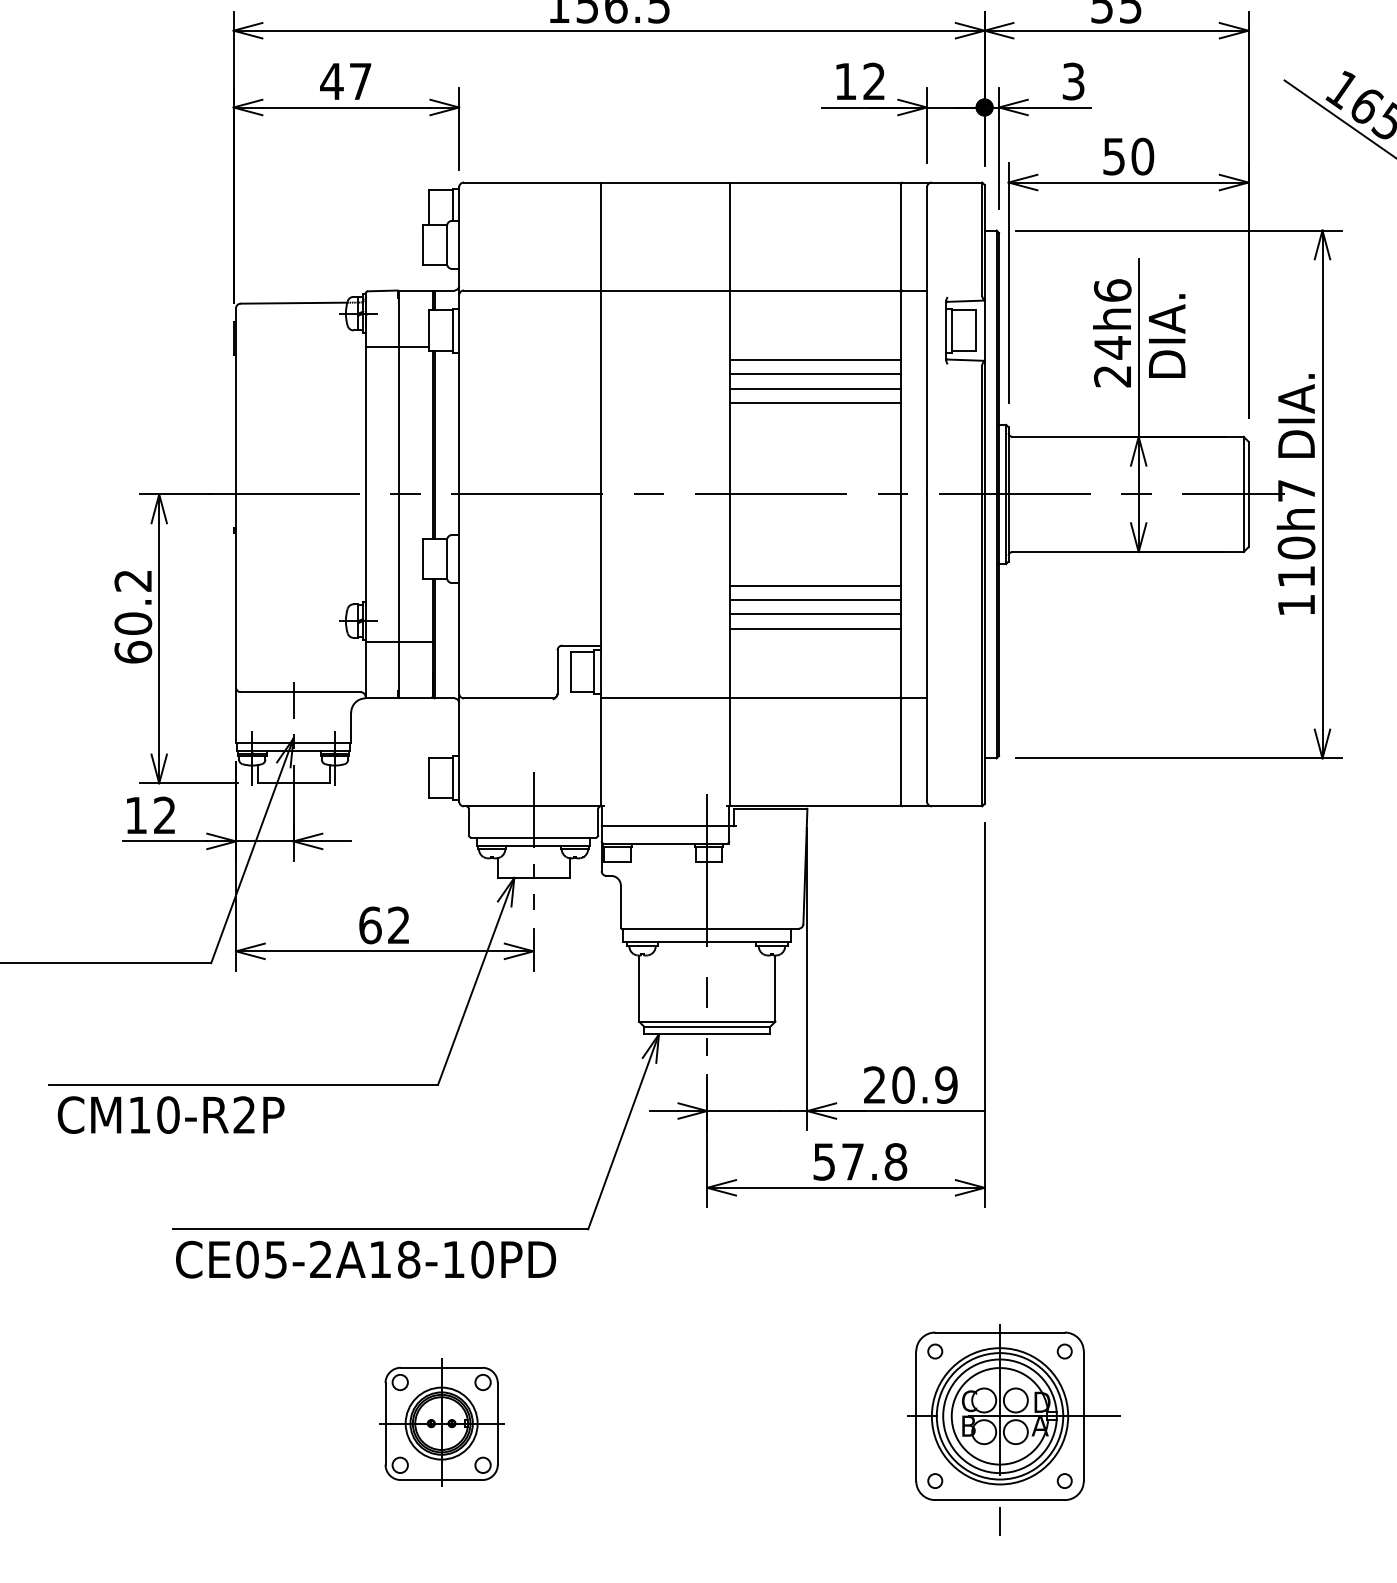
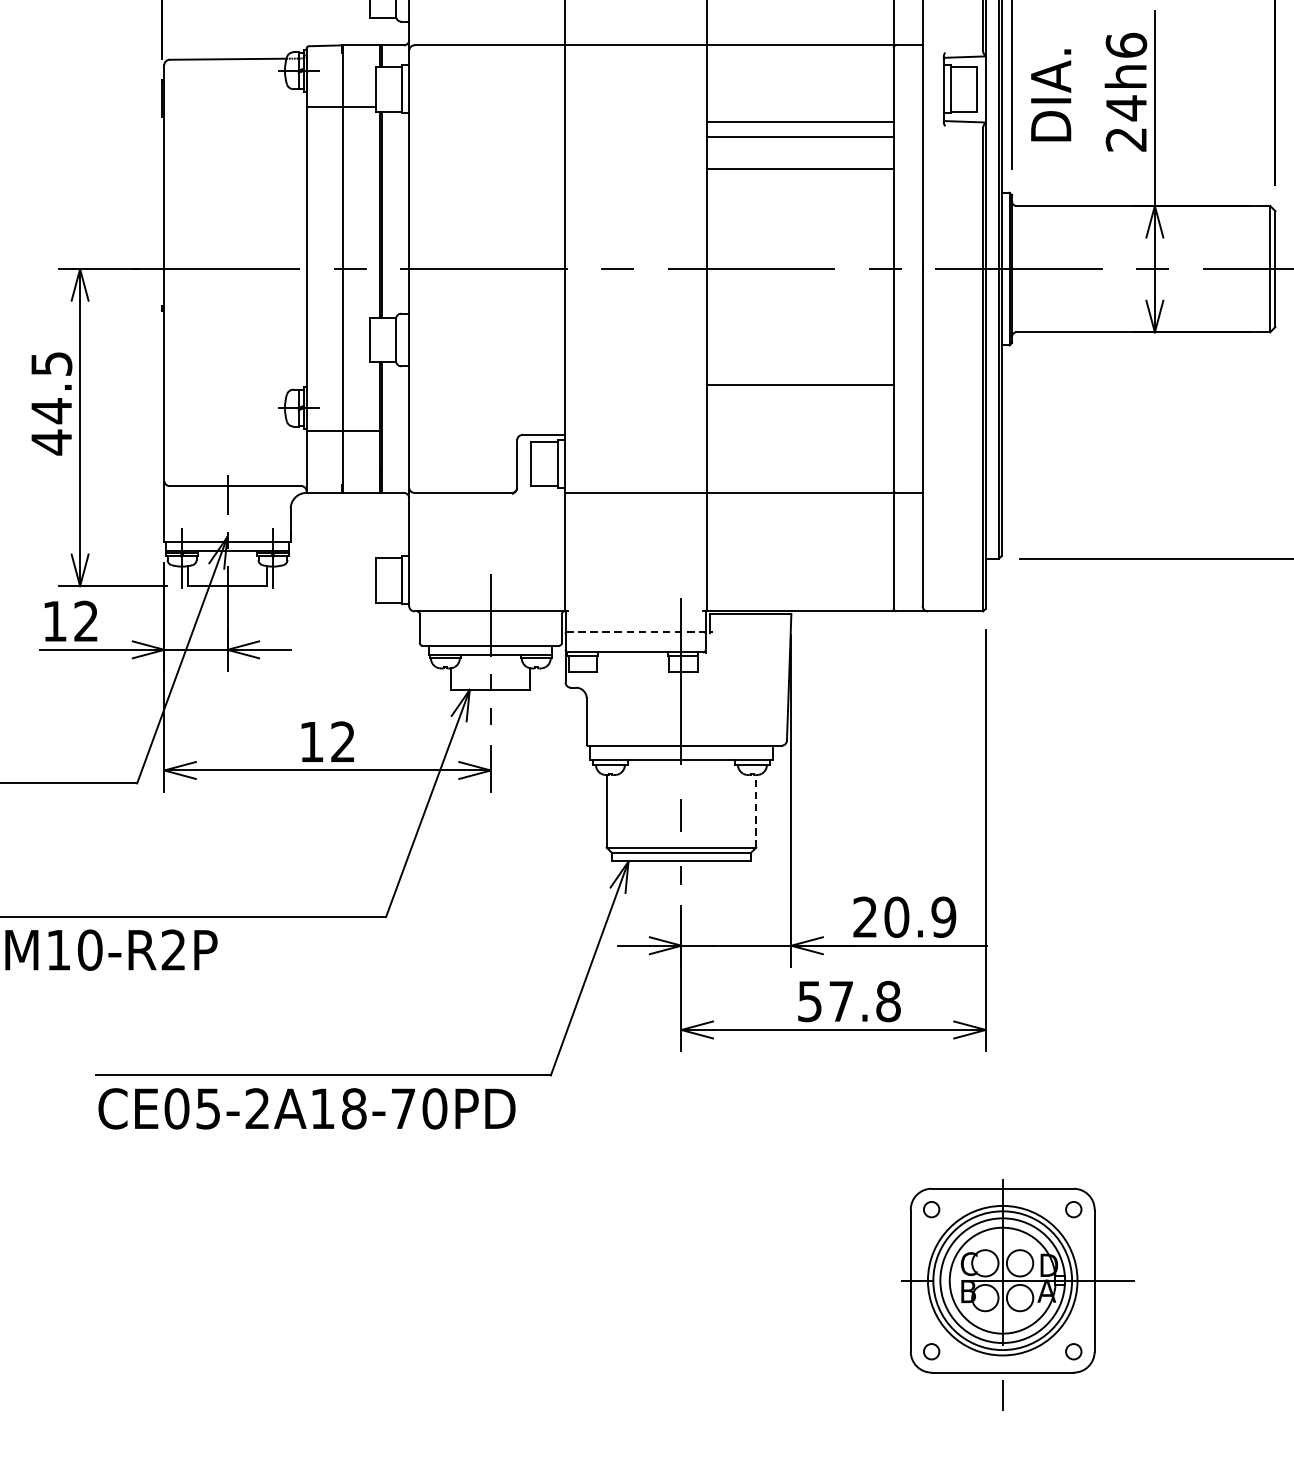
text: (1167, 335) -> (1051, 94), moved
line: (815, 388) -> (800, 152), removed
line: (815, 585) -> (800, 369), removed
line: (815, 614) -> (800, 400), removed
text: (133, 617) -> (51, 404), 60.2 -> 44.5
line: (815, 628) -> (800, 416), removed
line: (669, 825) -> (640, 632), solid -> dashed
text: (370, 925) -> (311, 742), 62 -> 12
line: (775, 988) -> (756, 811), solid -> dashed
text: (453, 1259) -> (403, 1108), CE05-2A18-10PD -> CE05-2A18-70PD
part: (441, 1422) -> (389, 1287), removed

